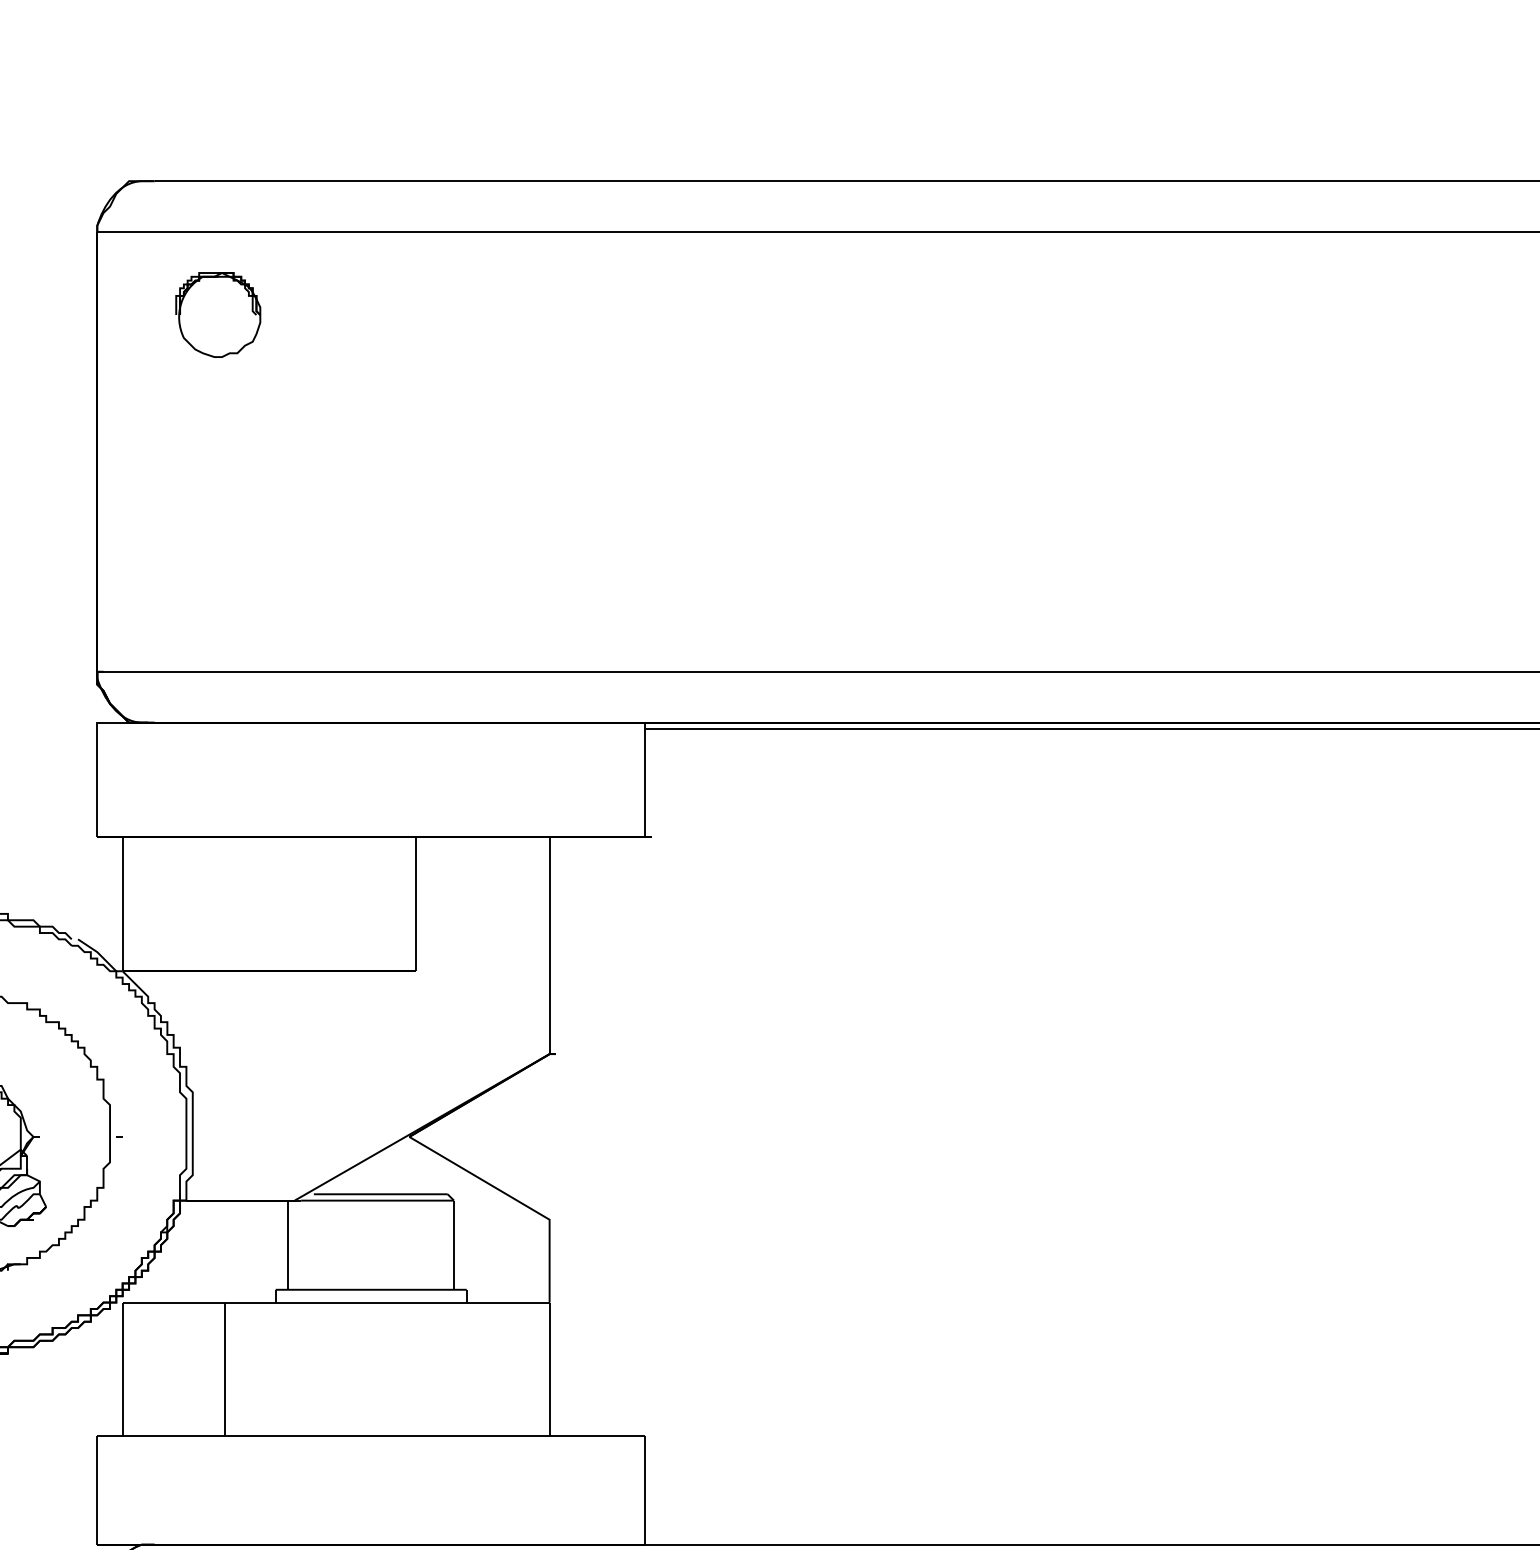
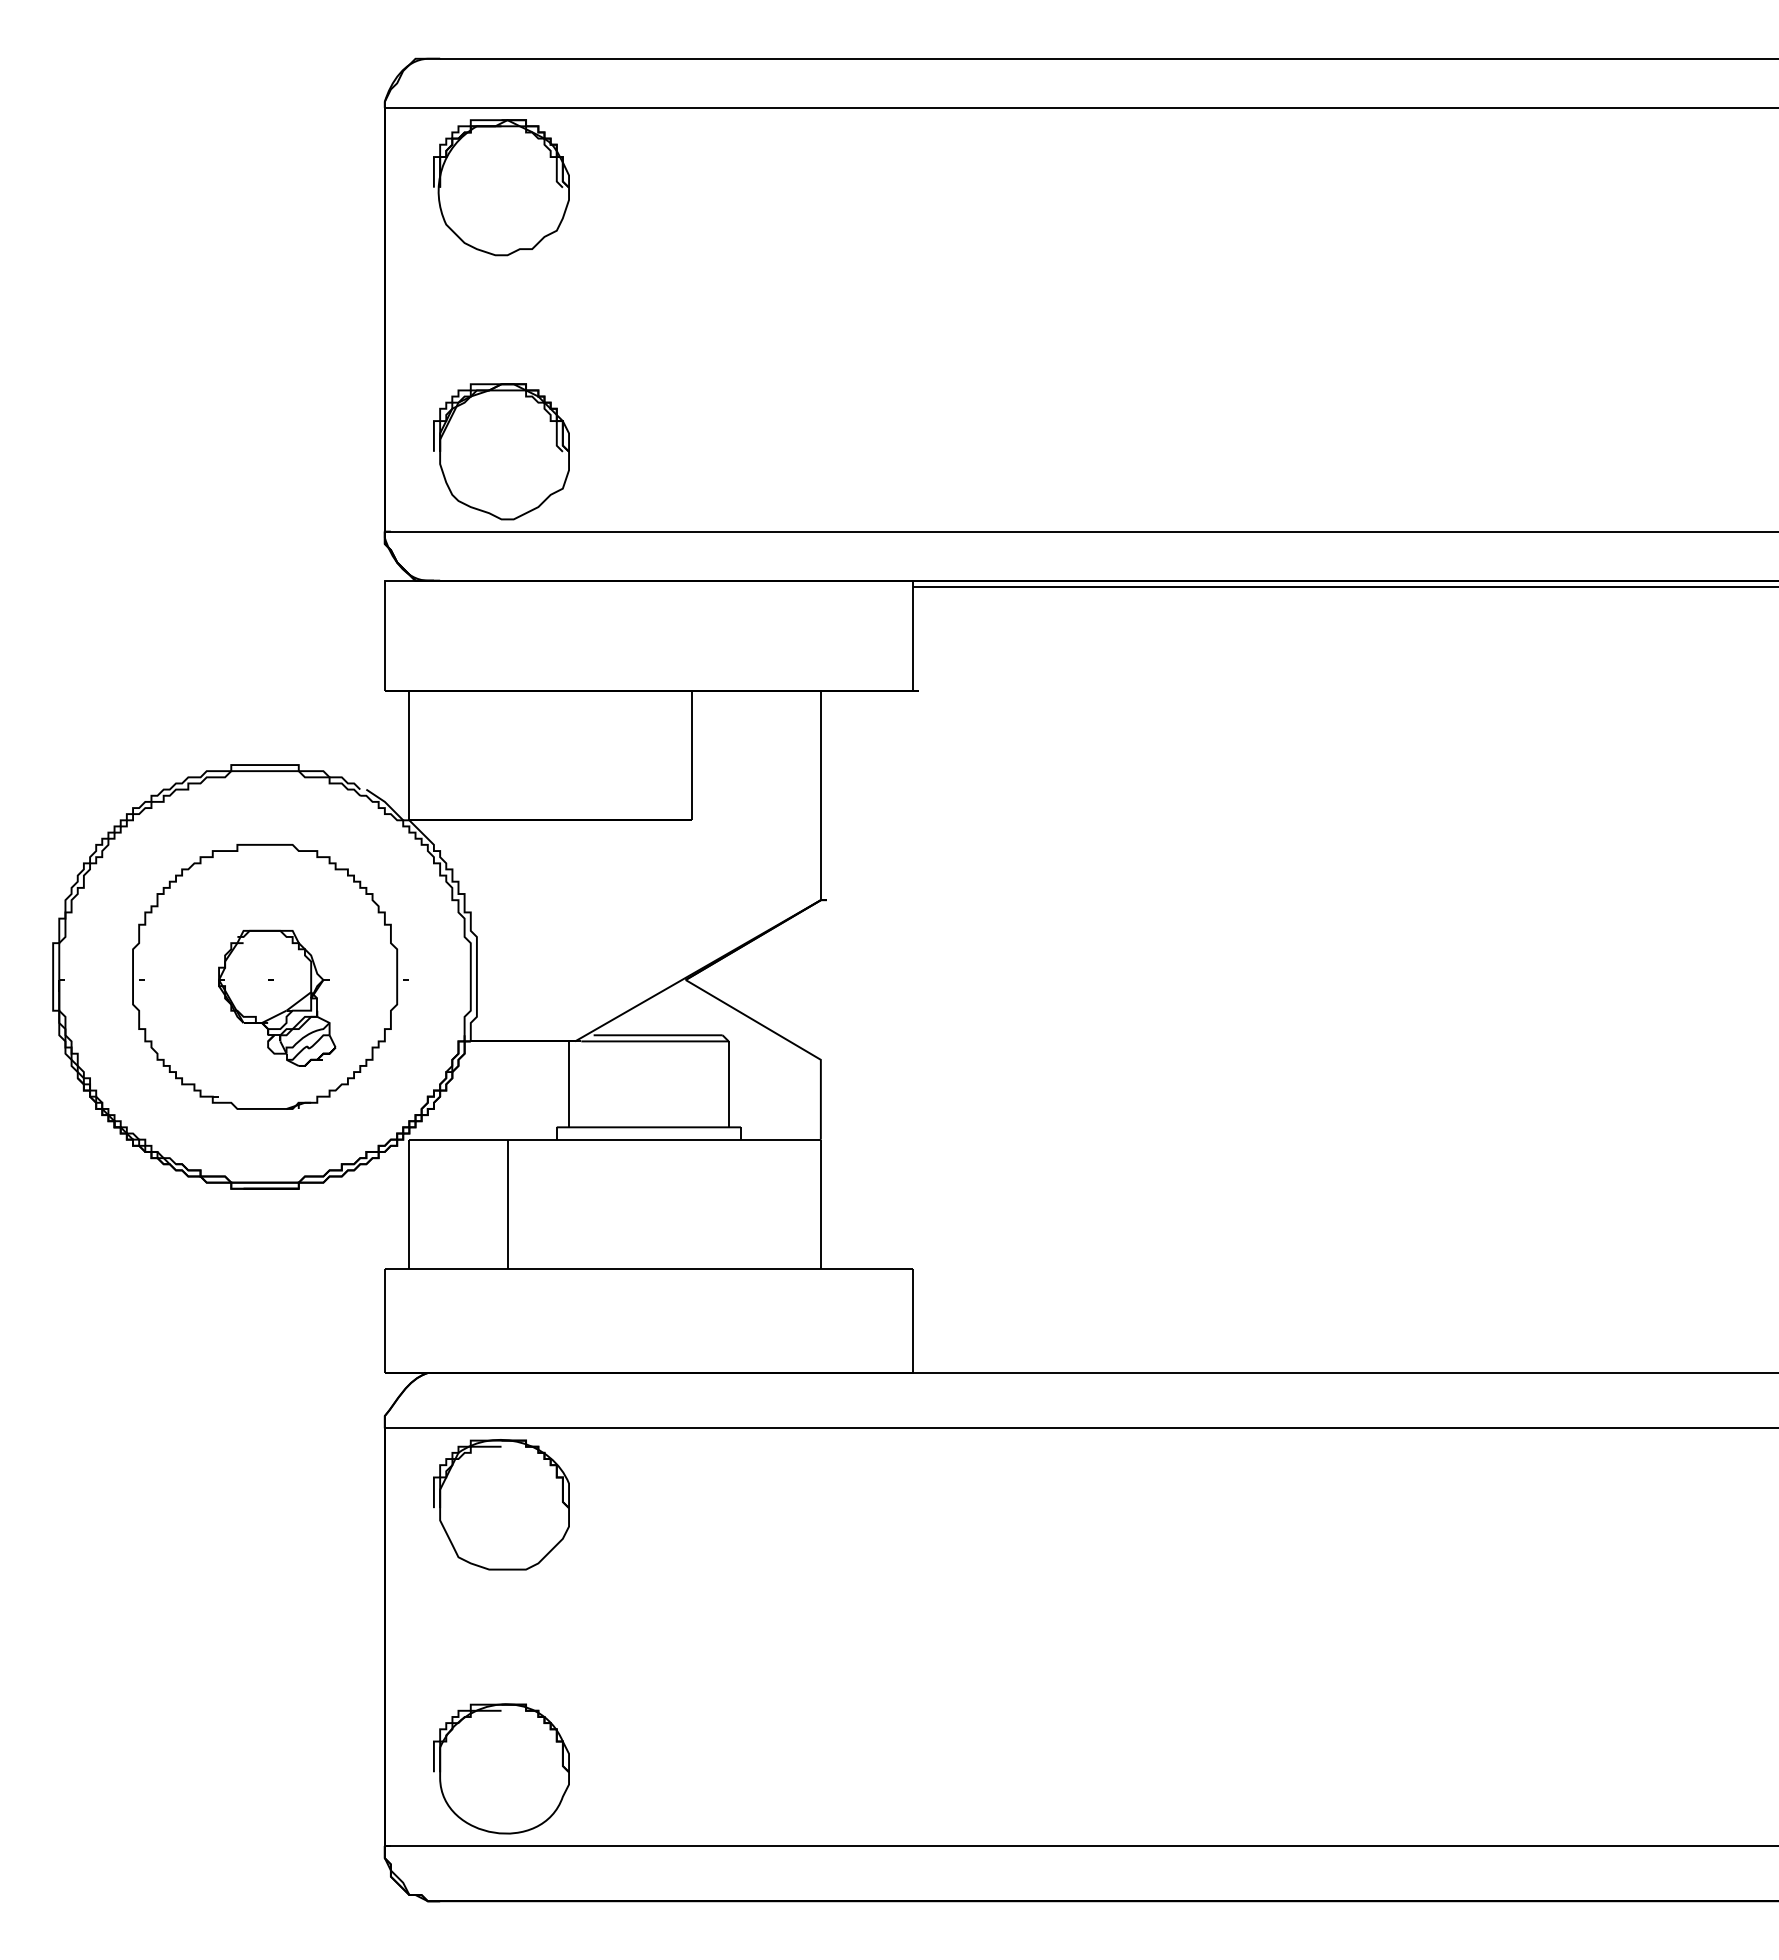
part: (218, 314) -> (501, 187), size x1.67
part: (218, 588) -> (501, 451), added

